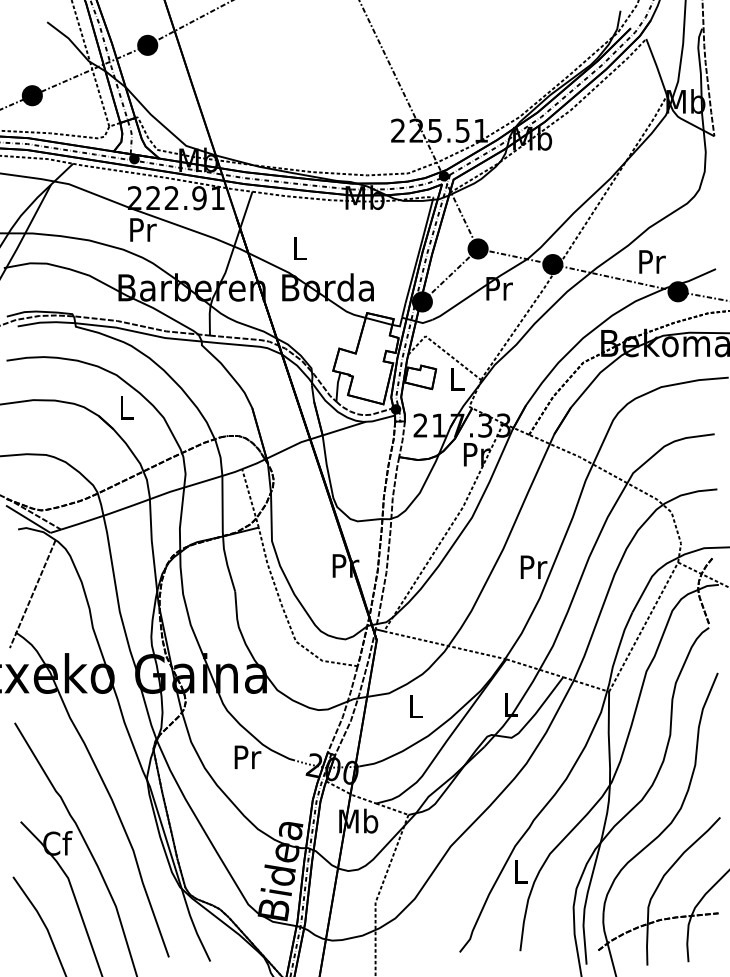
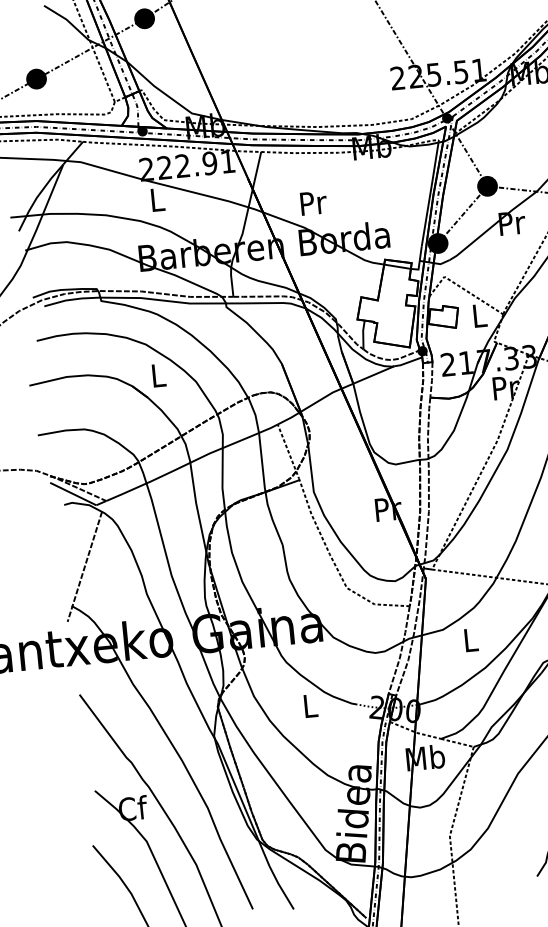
text: (143, 229) -> (158, 199), Pr -> L
text: (300, 248) -> (313, 202), L -> Pr
text: (247, 757) -> (310, 706), Pr -> L

